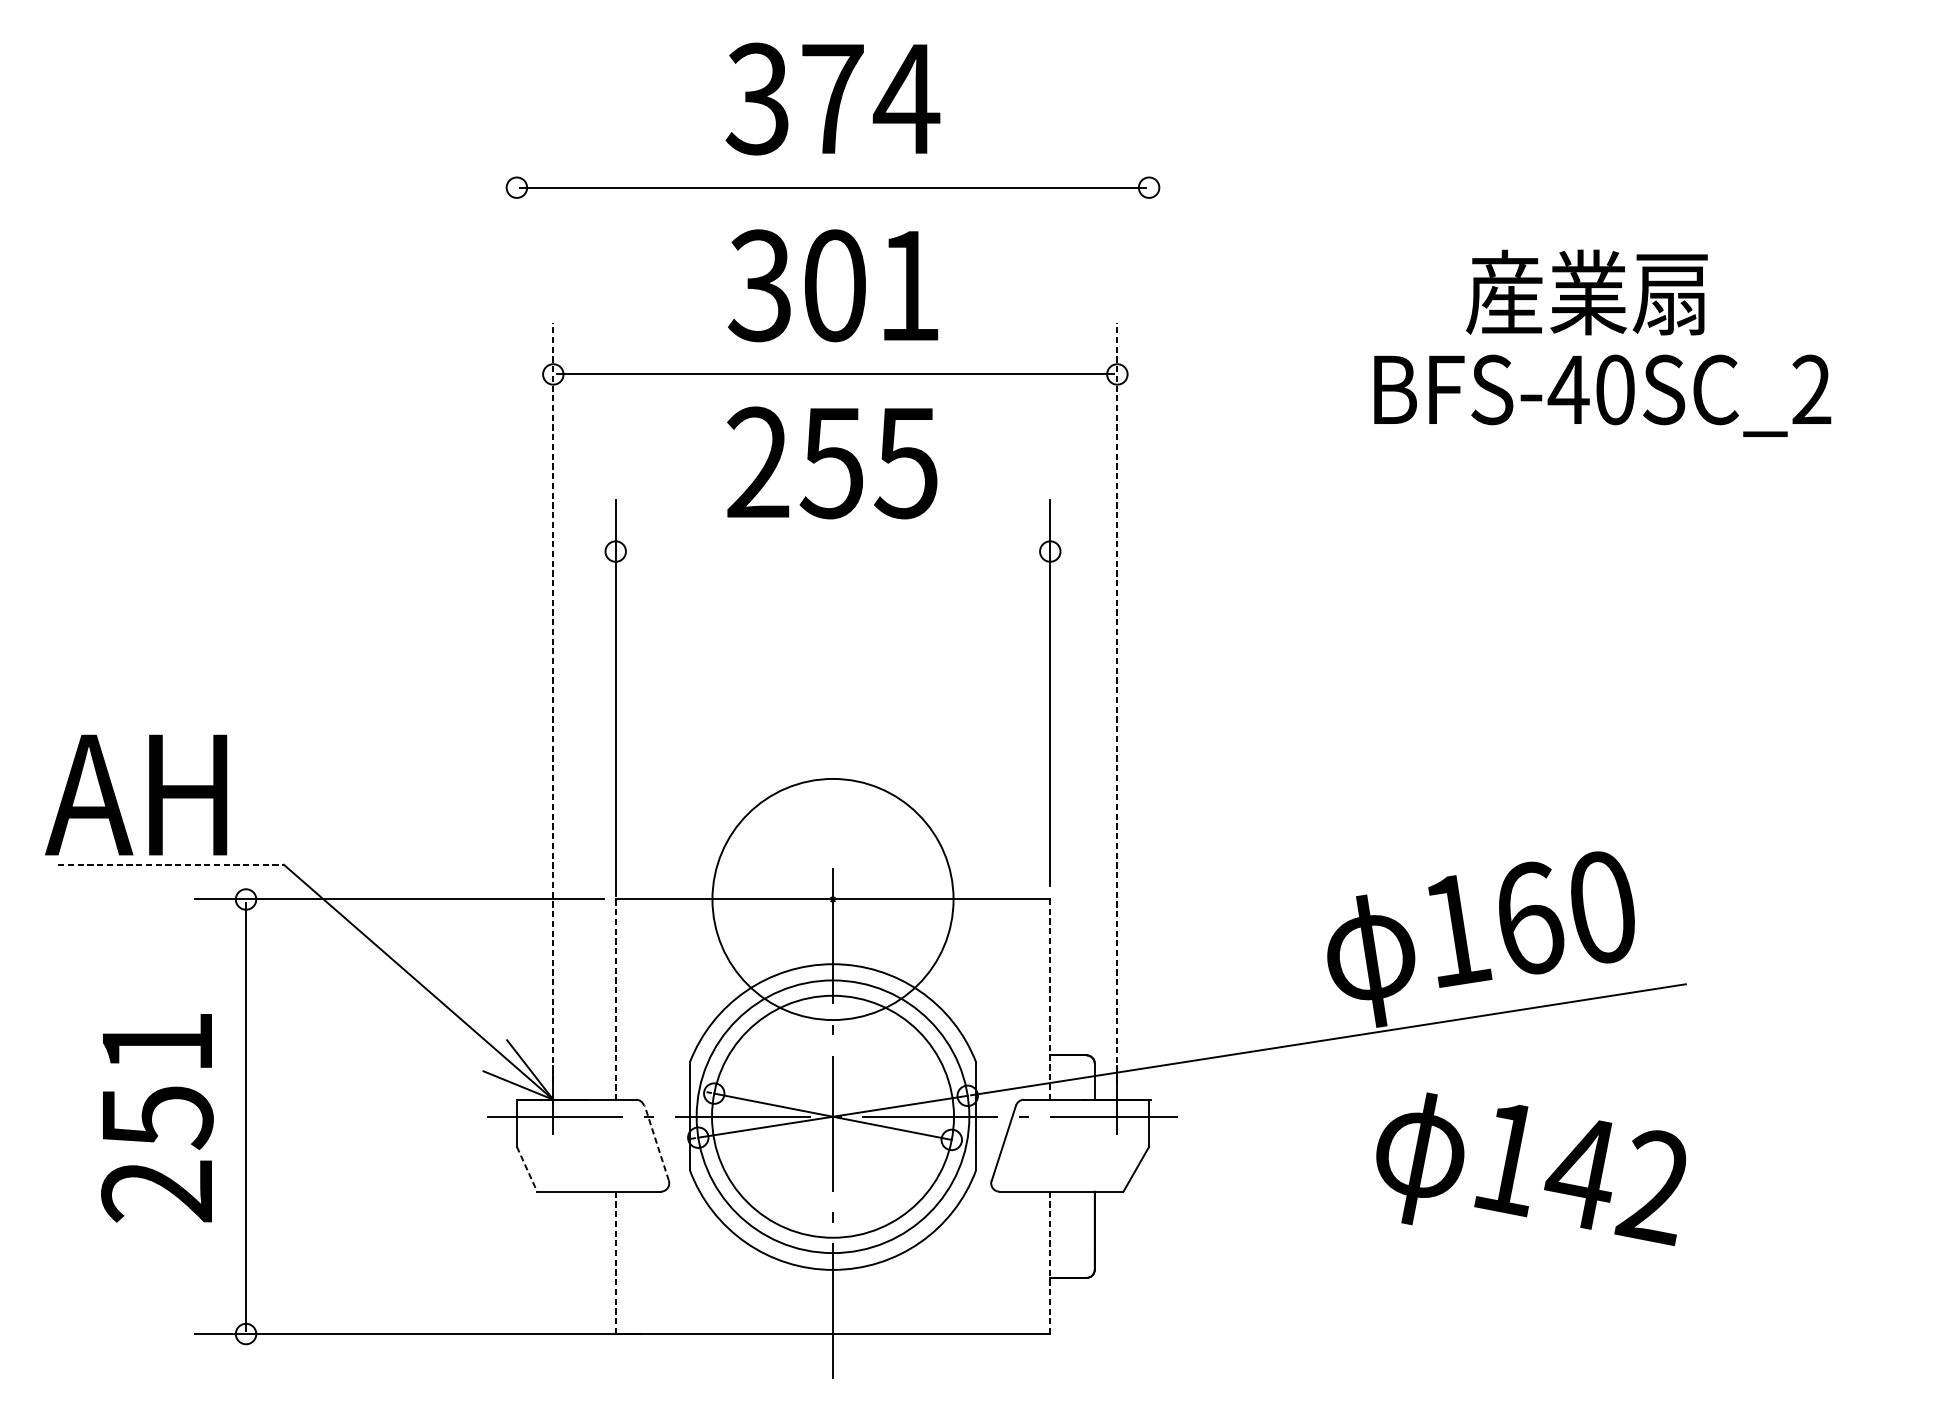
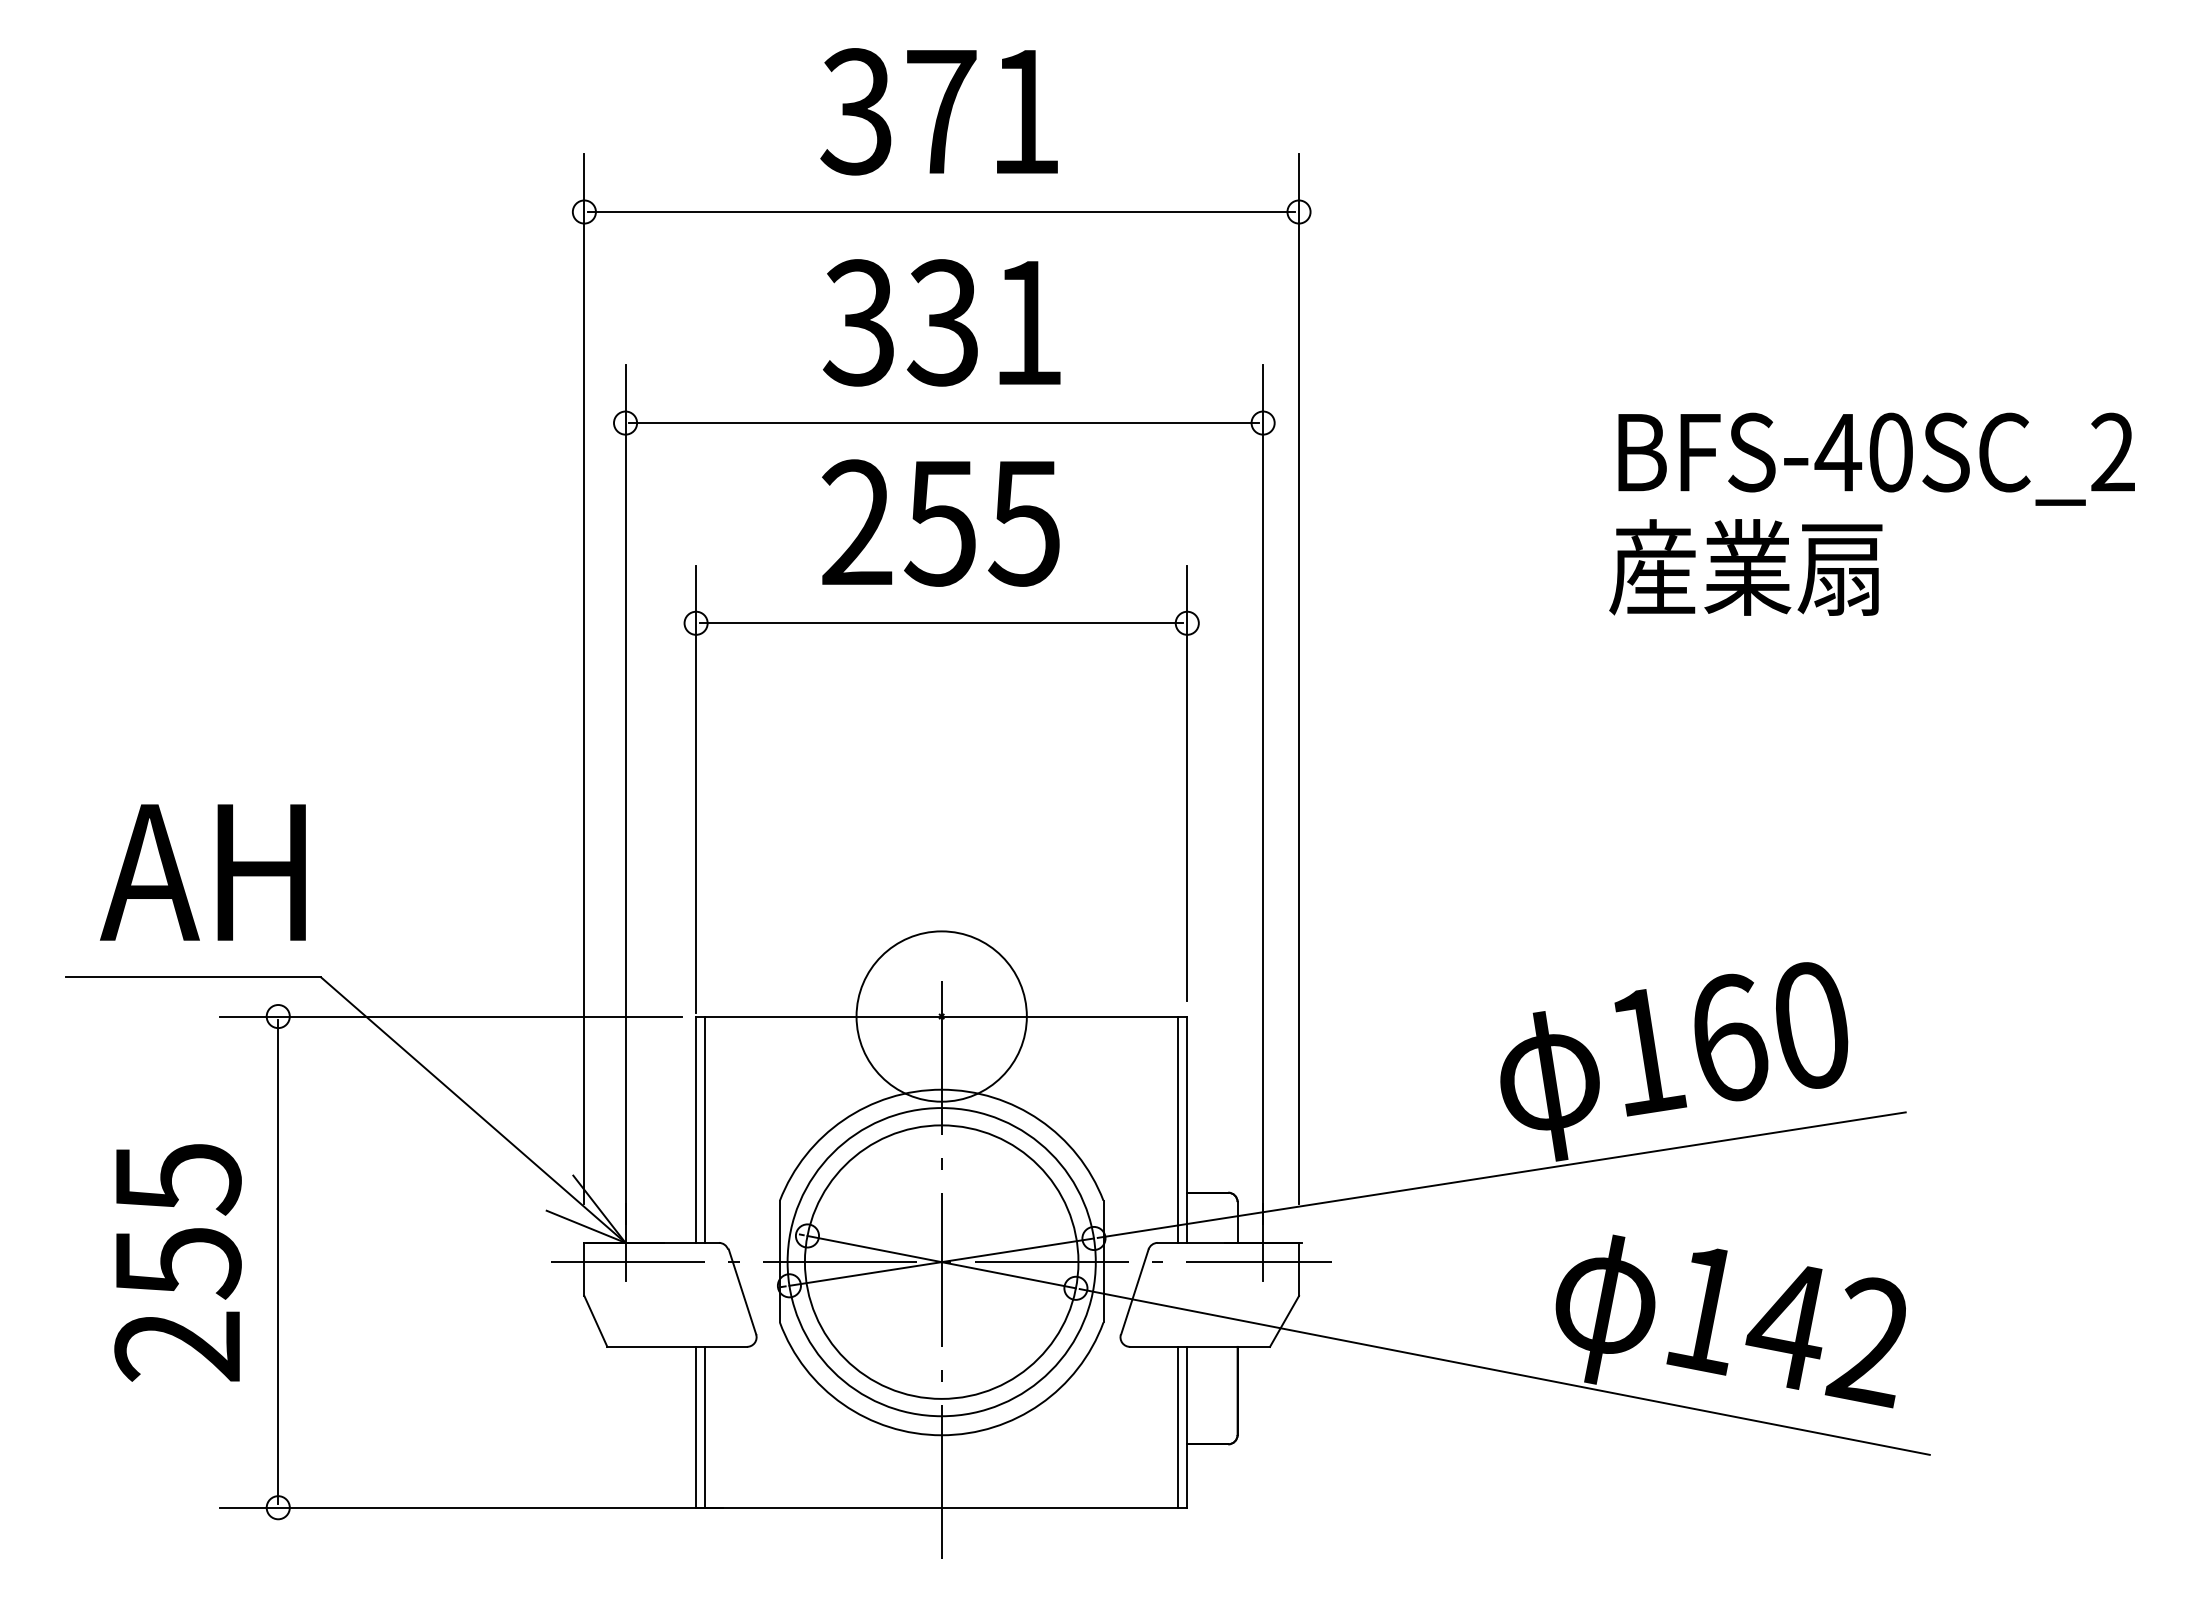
text: (906, 98) -> (1024, 111), 374 -> 371
text: (833, 285) -> (942, 322), 301 -> 331
text: (1586, 292) -> (1745, 567), moved
text: (1602, 395) -> (1876, 458), moved
line: (832, 551) -> (941, 623), added
line: (516, 601) -> (584, 679), added
line: (1149, 601) -> (1299, 679), added
line: (553, 702) -> (625, 793), dashed -> solid
line: (1117, 702) -> (1263, 793), dashed -> solid
text: (135, 795) -> (202, 872), moved
line: (171, 864) -> (193, 977), dashed -> solid
circle: (832, 899) -> (941, 1016), size x0.62
line: (624, 999) -> (705, 1129), added
line: (1042, 999) -> (1178, 1129), added
line: (1050, 999) -> (1187, 1129), dashed -> solid
line: (616, 1000) -> (696, 1130), dashed -> solid
text: (157, 1043) -> (178, 1179), 251 -> 255
line: (656, 1142) -> (742, 1291), dashed -> solid
line: (526, 1169) -> (595, 1321), dashed -> solid
line: (1330, 1213) -> (1504, 1371), added
line: (616, 1262) -> (696, 1426), dashed -> solid
line: (624, 1262) -> (705, 1426), added
line: (1042, 1262) -> (1178, 1426), added
line: (1050, 1263) -> (1187, 1427), dashed -> solid

